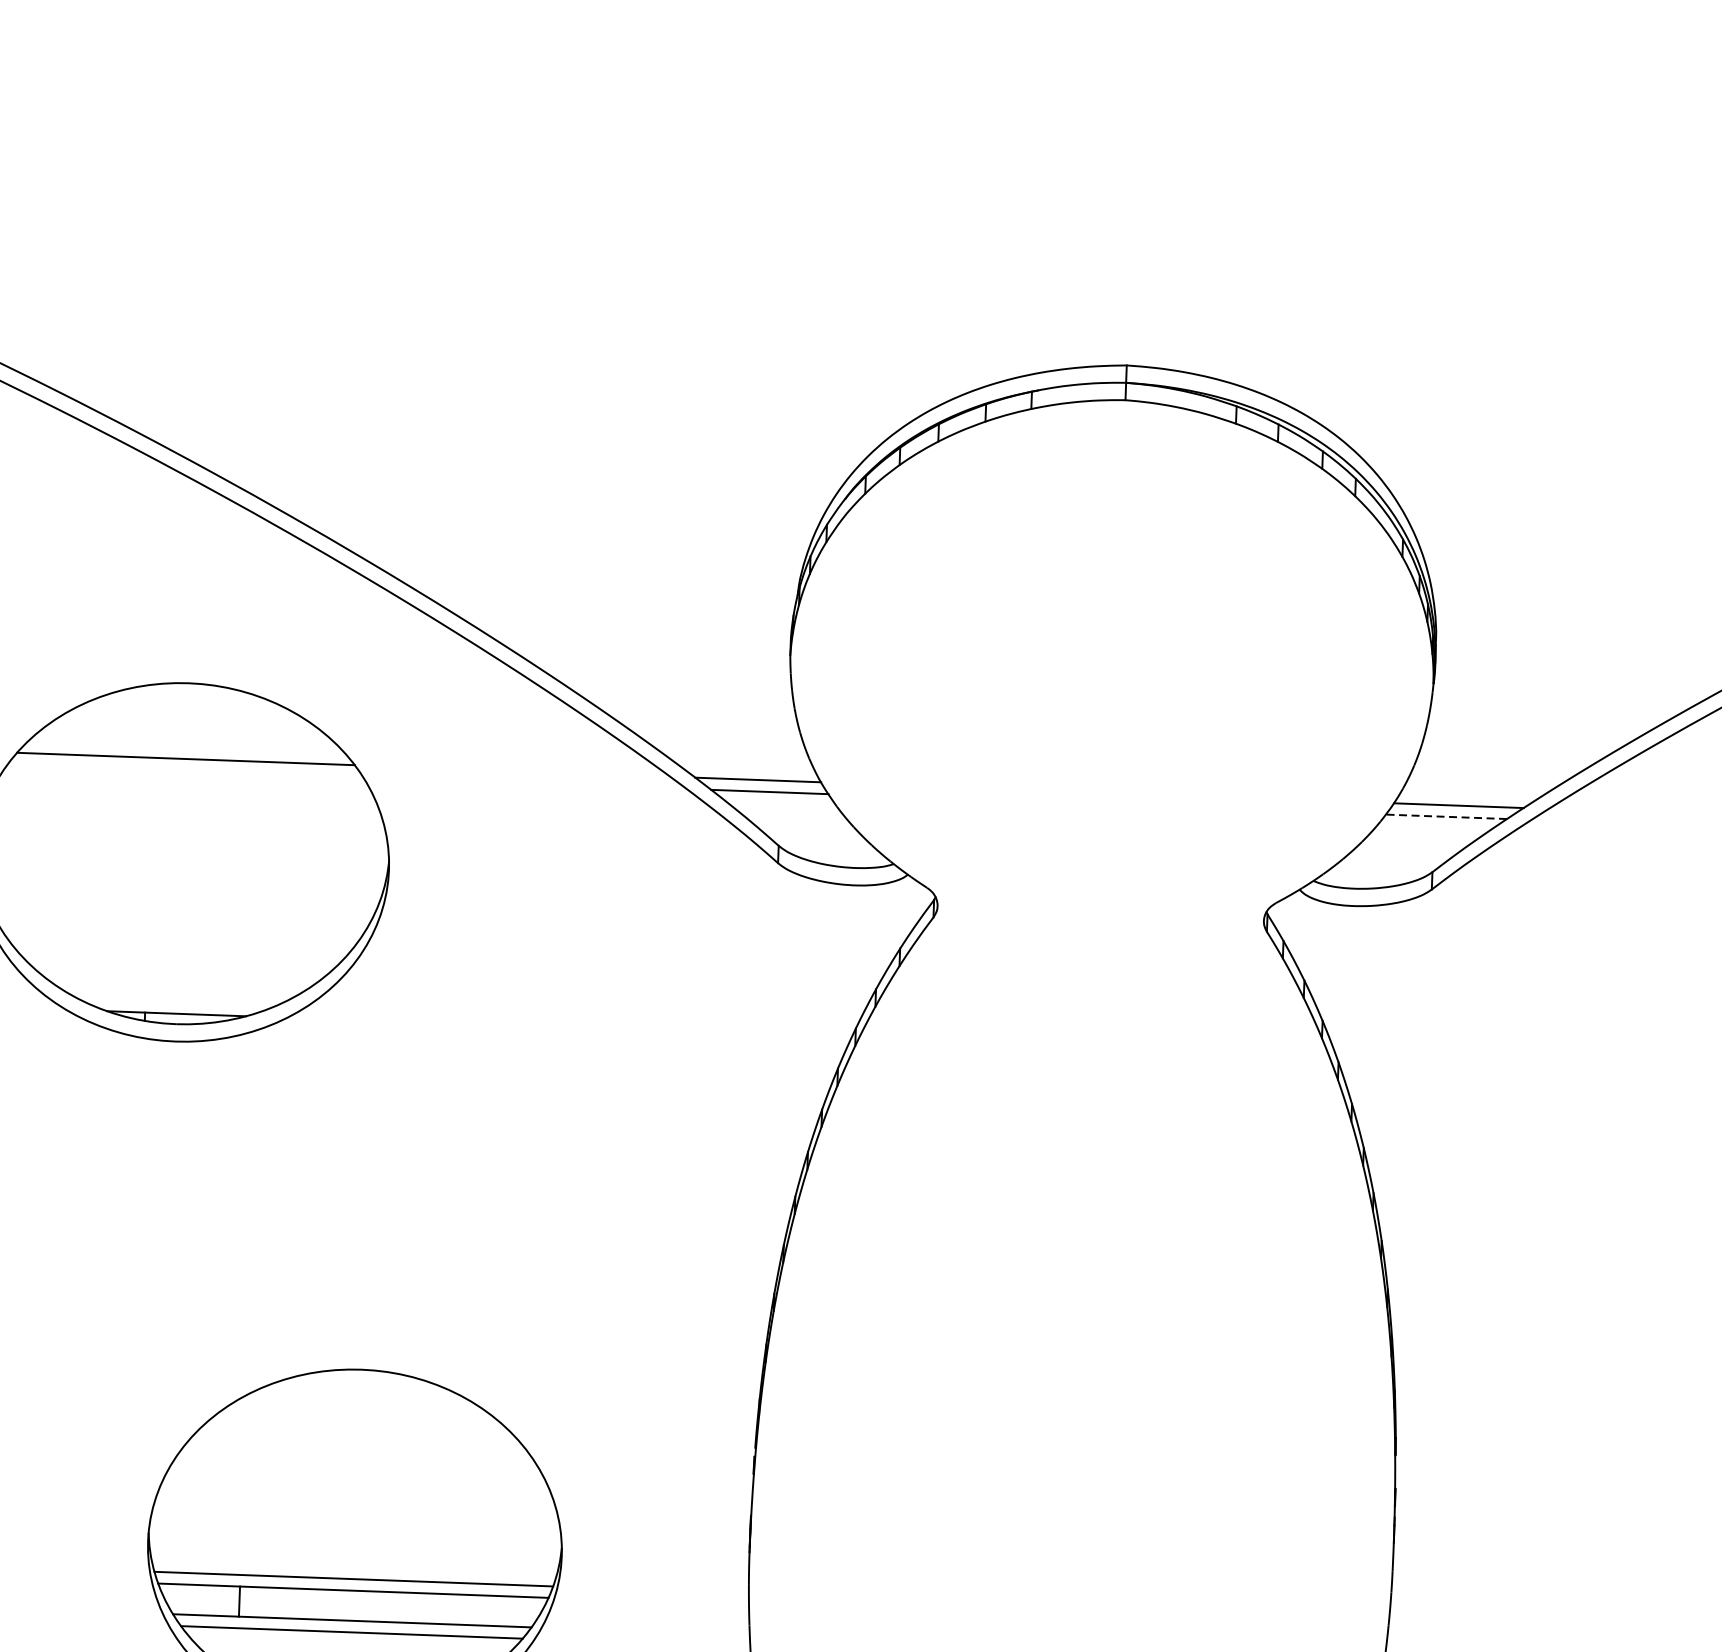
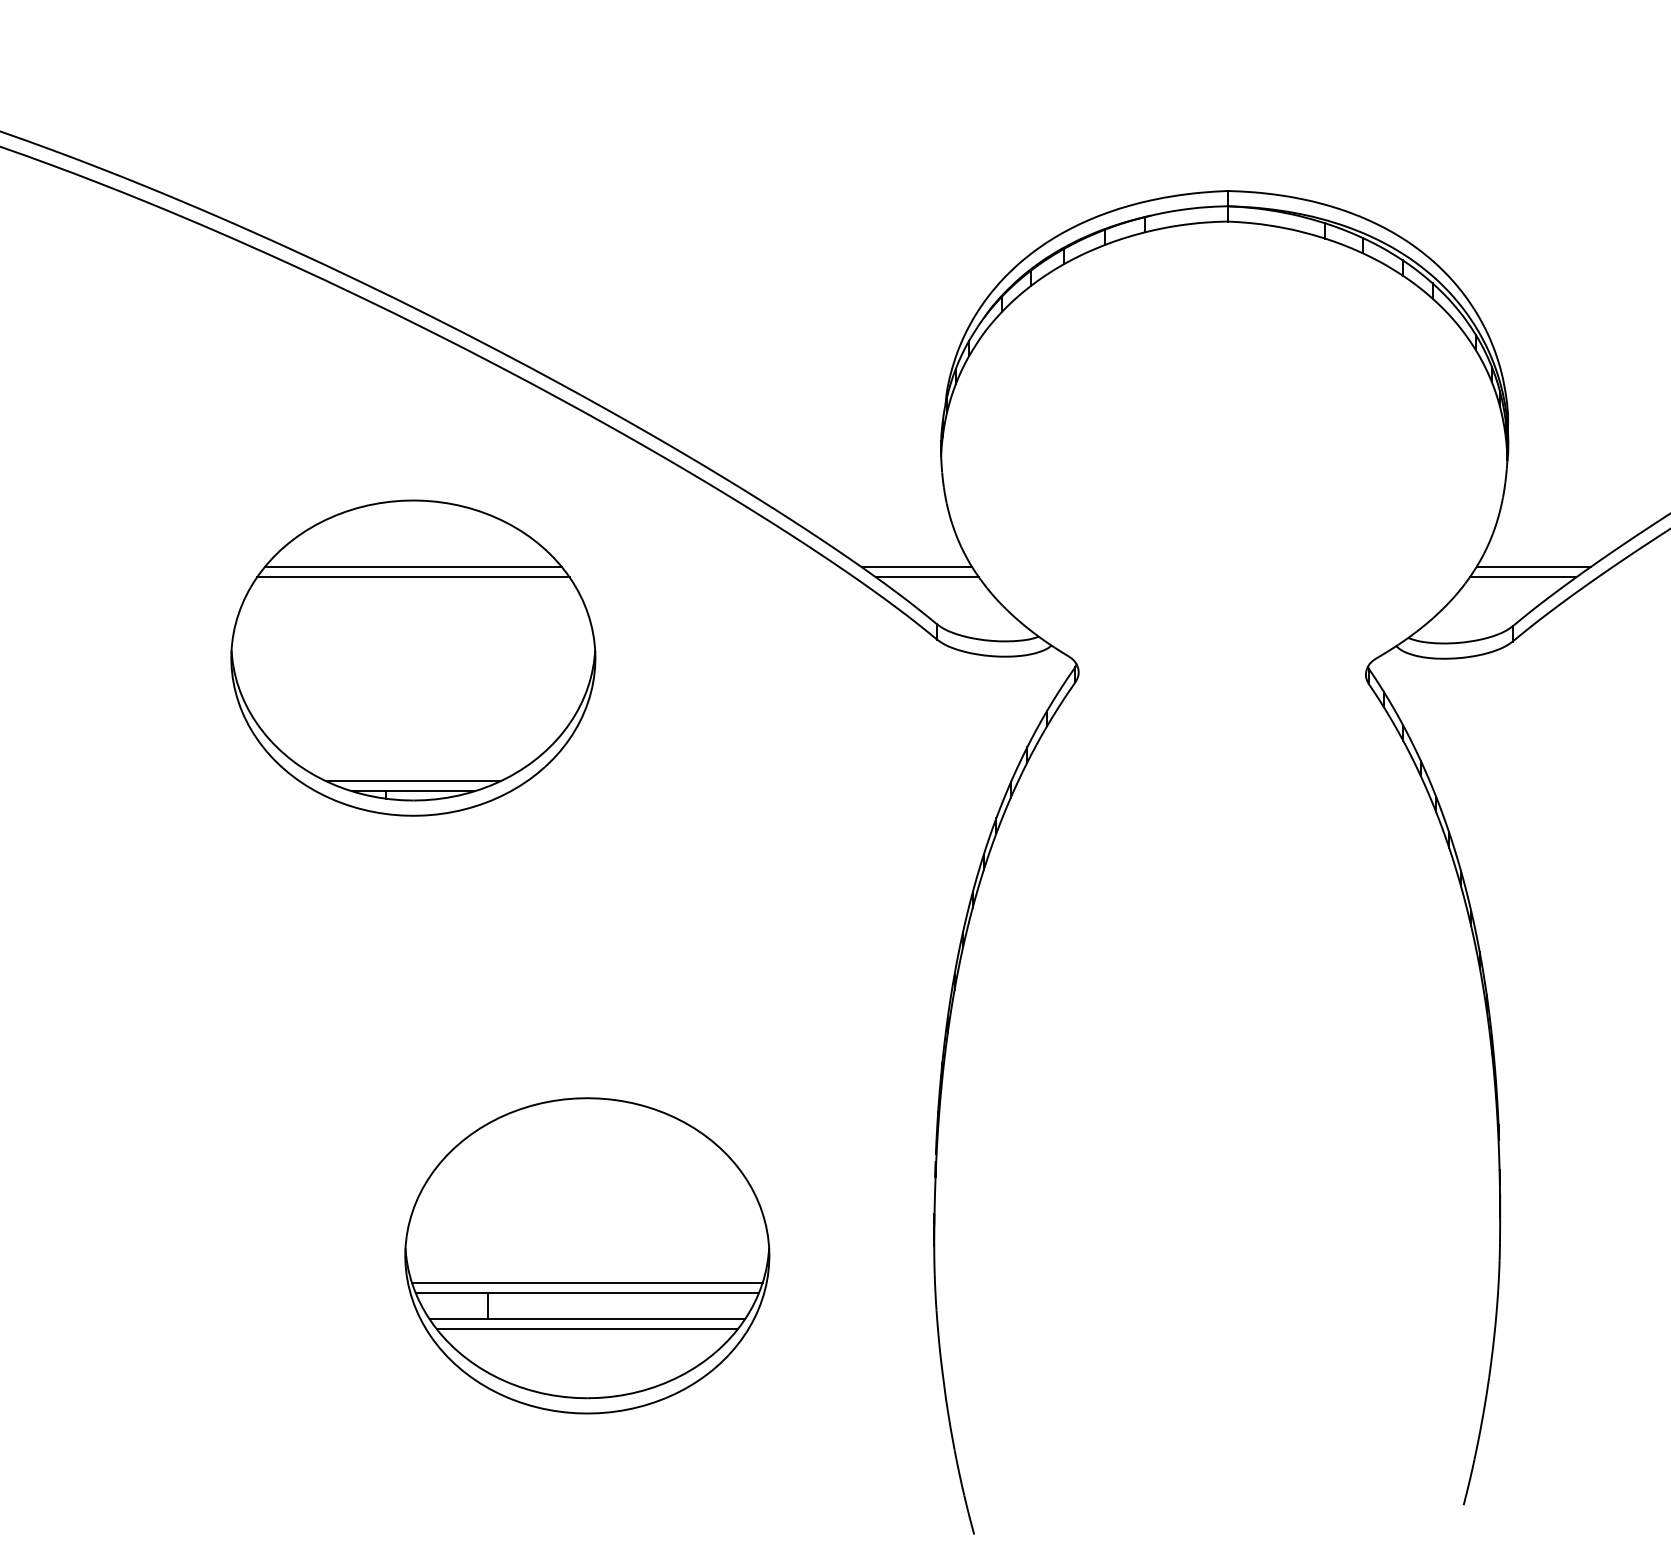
line: (185, 770) -> (413, 577), added
line: (1445, 816) -> (1522, 577), dashed -> solid
line: (176, 1002) -> (412, 781), added

